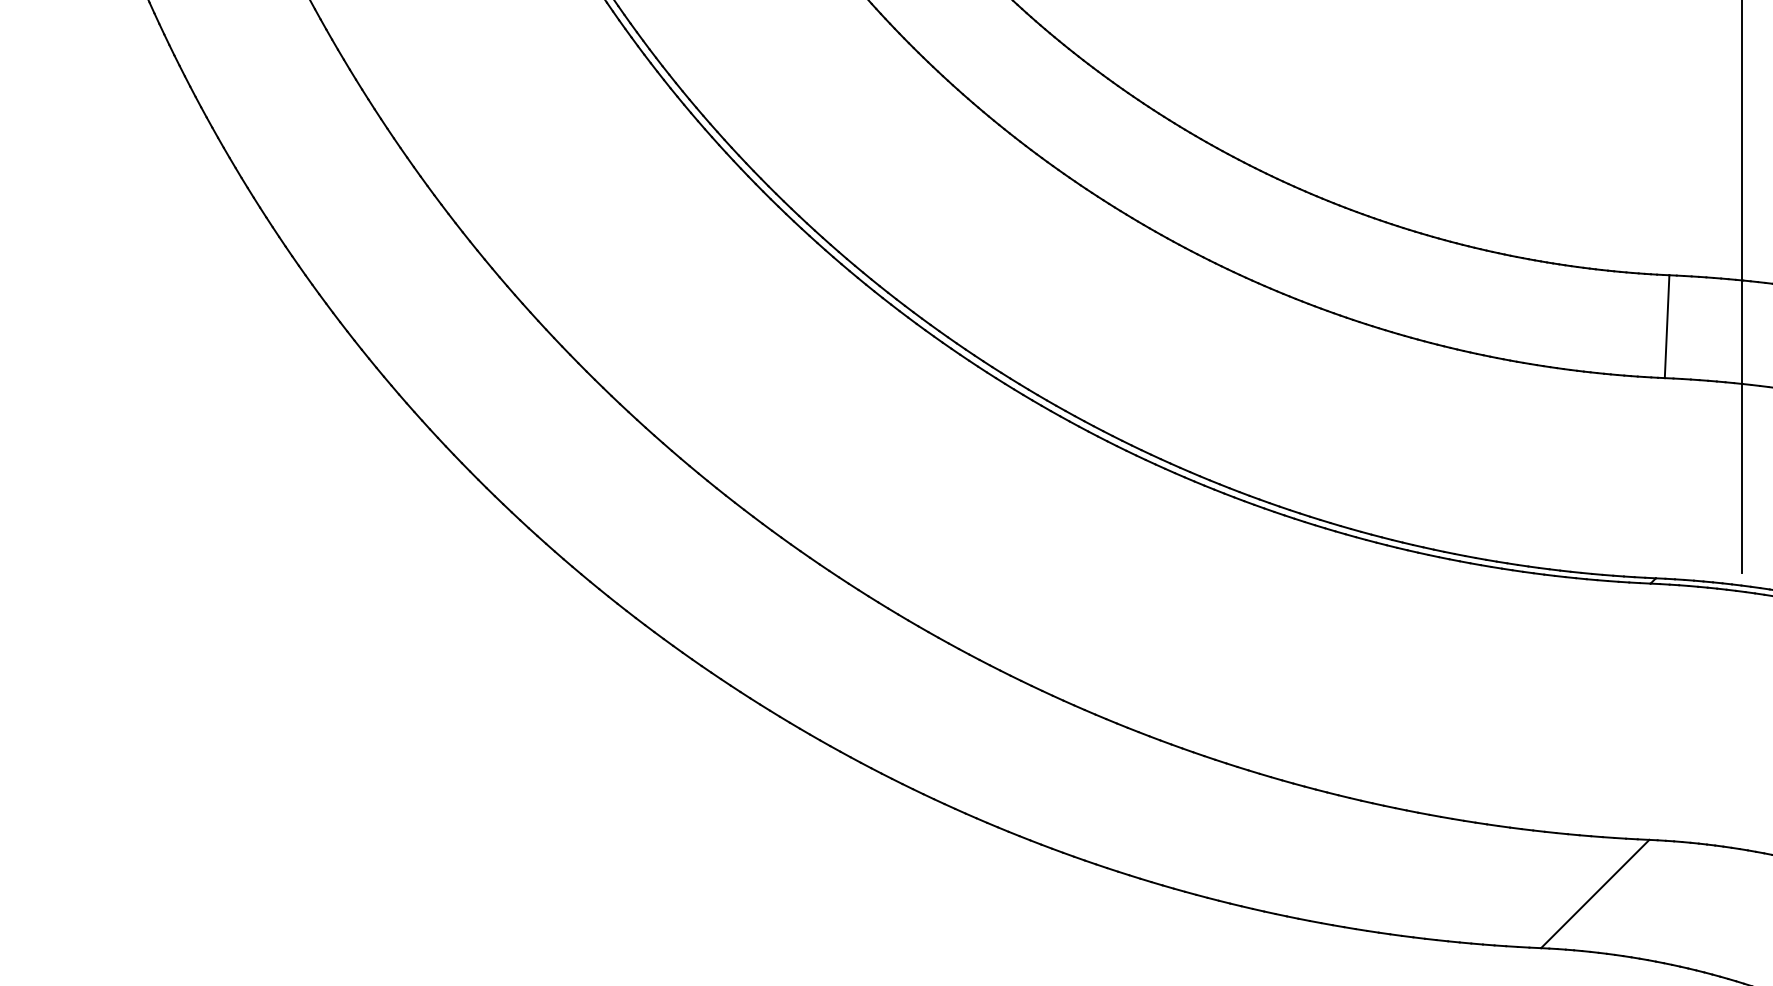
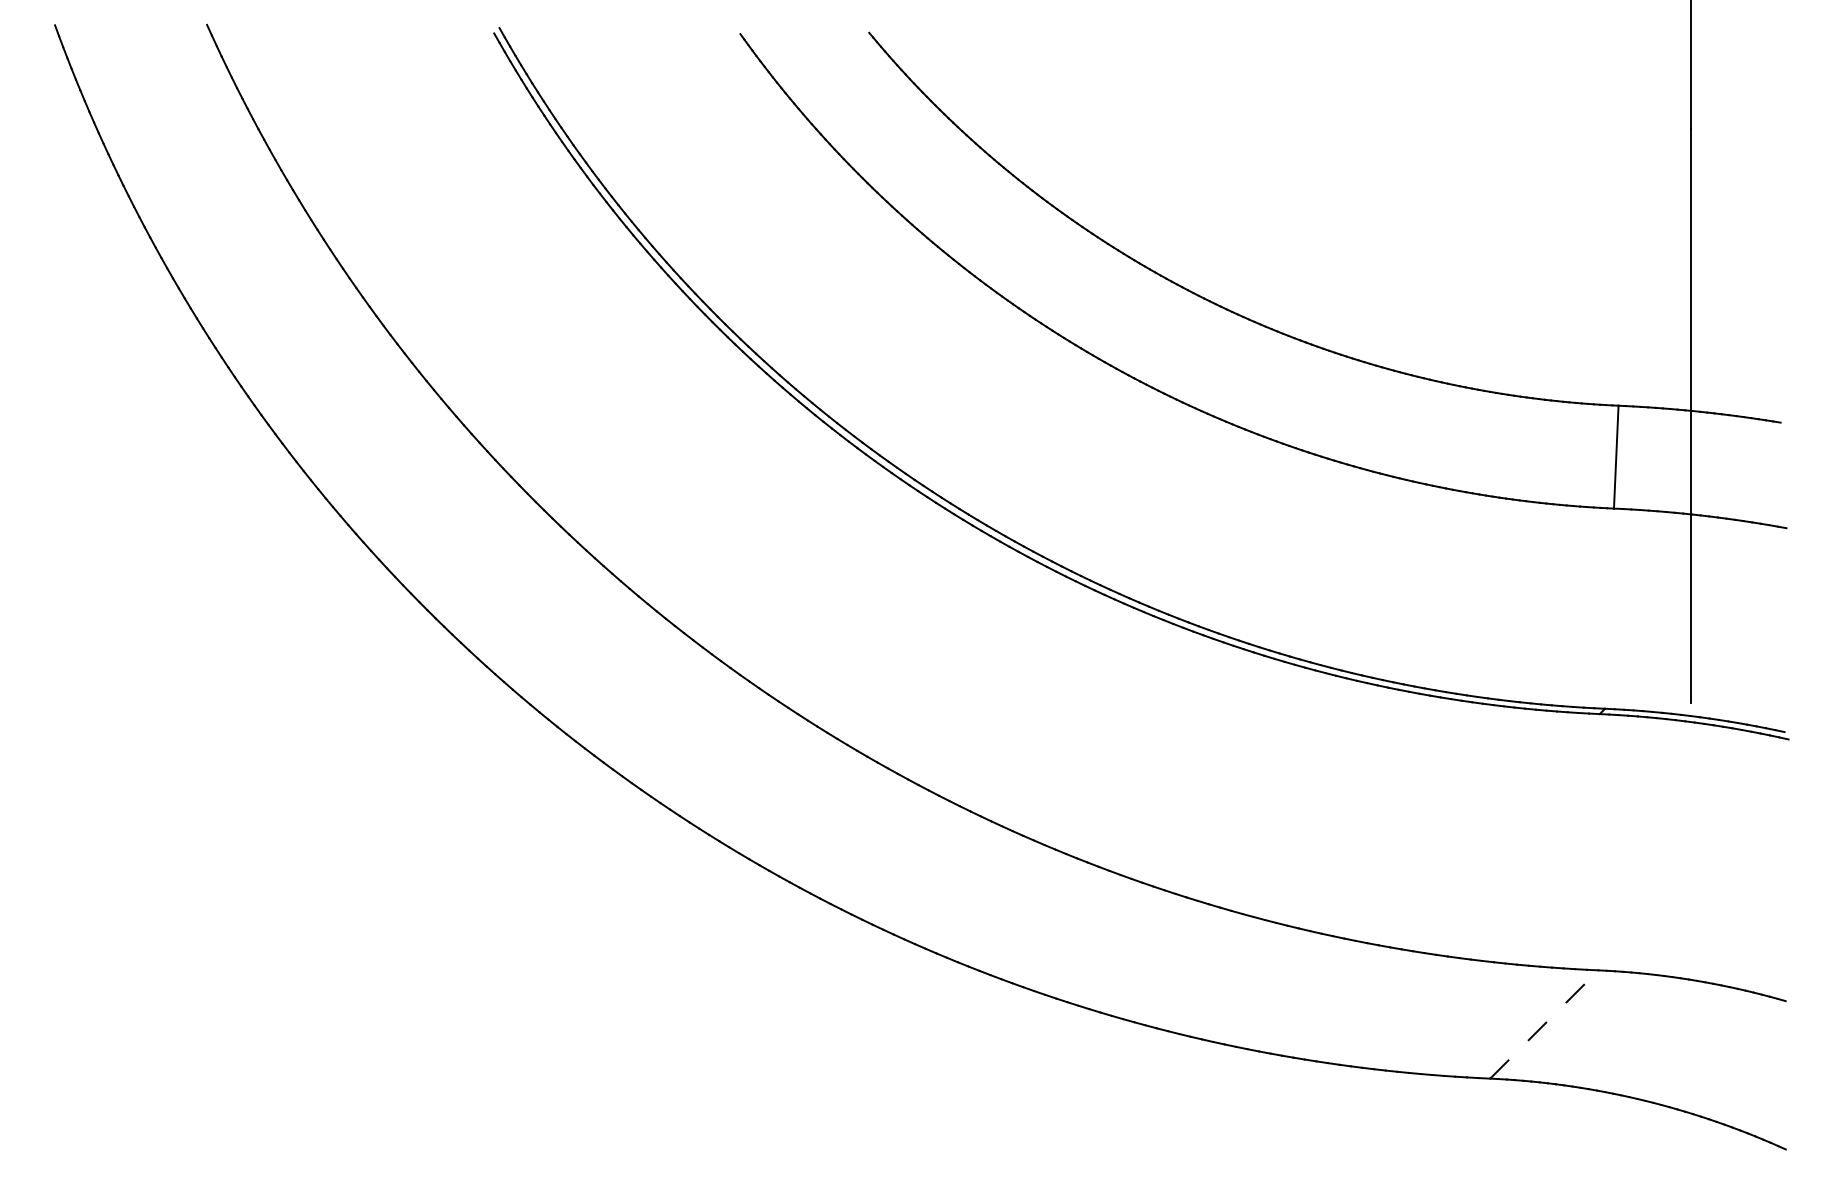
line: (1595, 894) -> (1544, 1024), solid -> dashed

